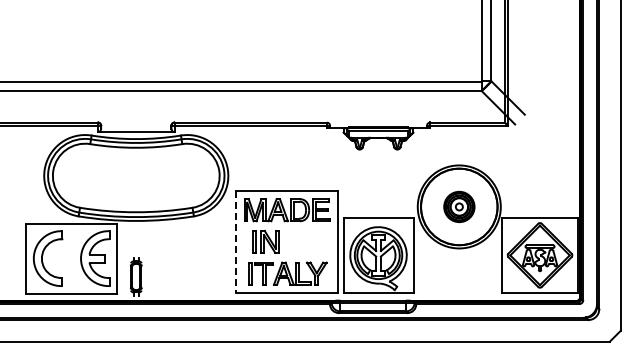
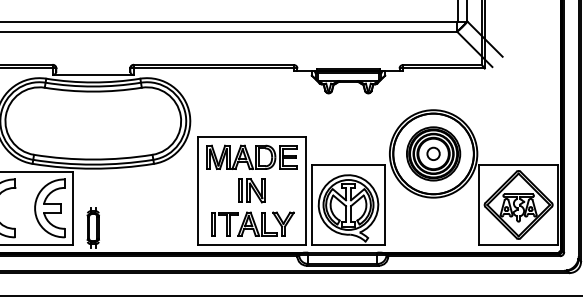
part: (459, 206) -> (433, 153), size x1.67
part: (265, 241) -> (251, 190), moved
line: (235, 242) -> (197, 191), dashed -> solid

